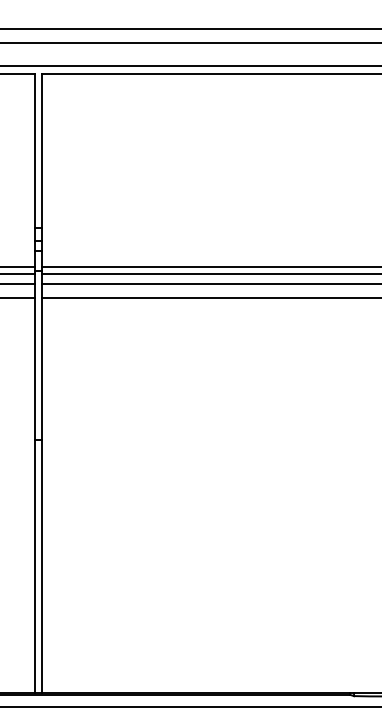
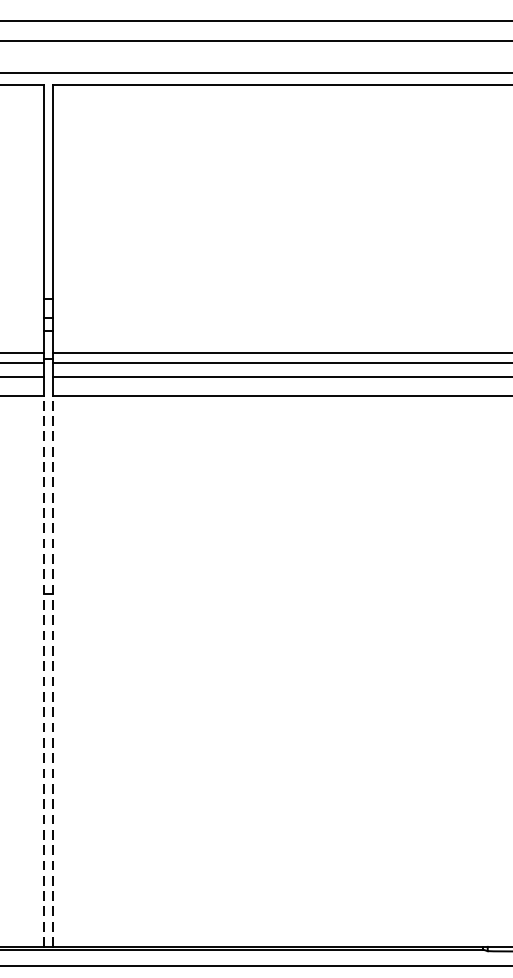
line: (35, 495) -> (43, 671), solid -> dashed
line: (42, 495) -> (53, 671), solid -> dashed

